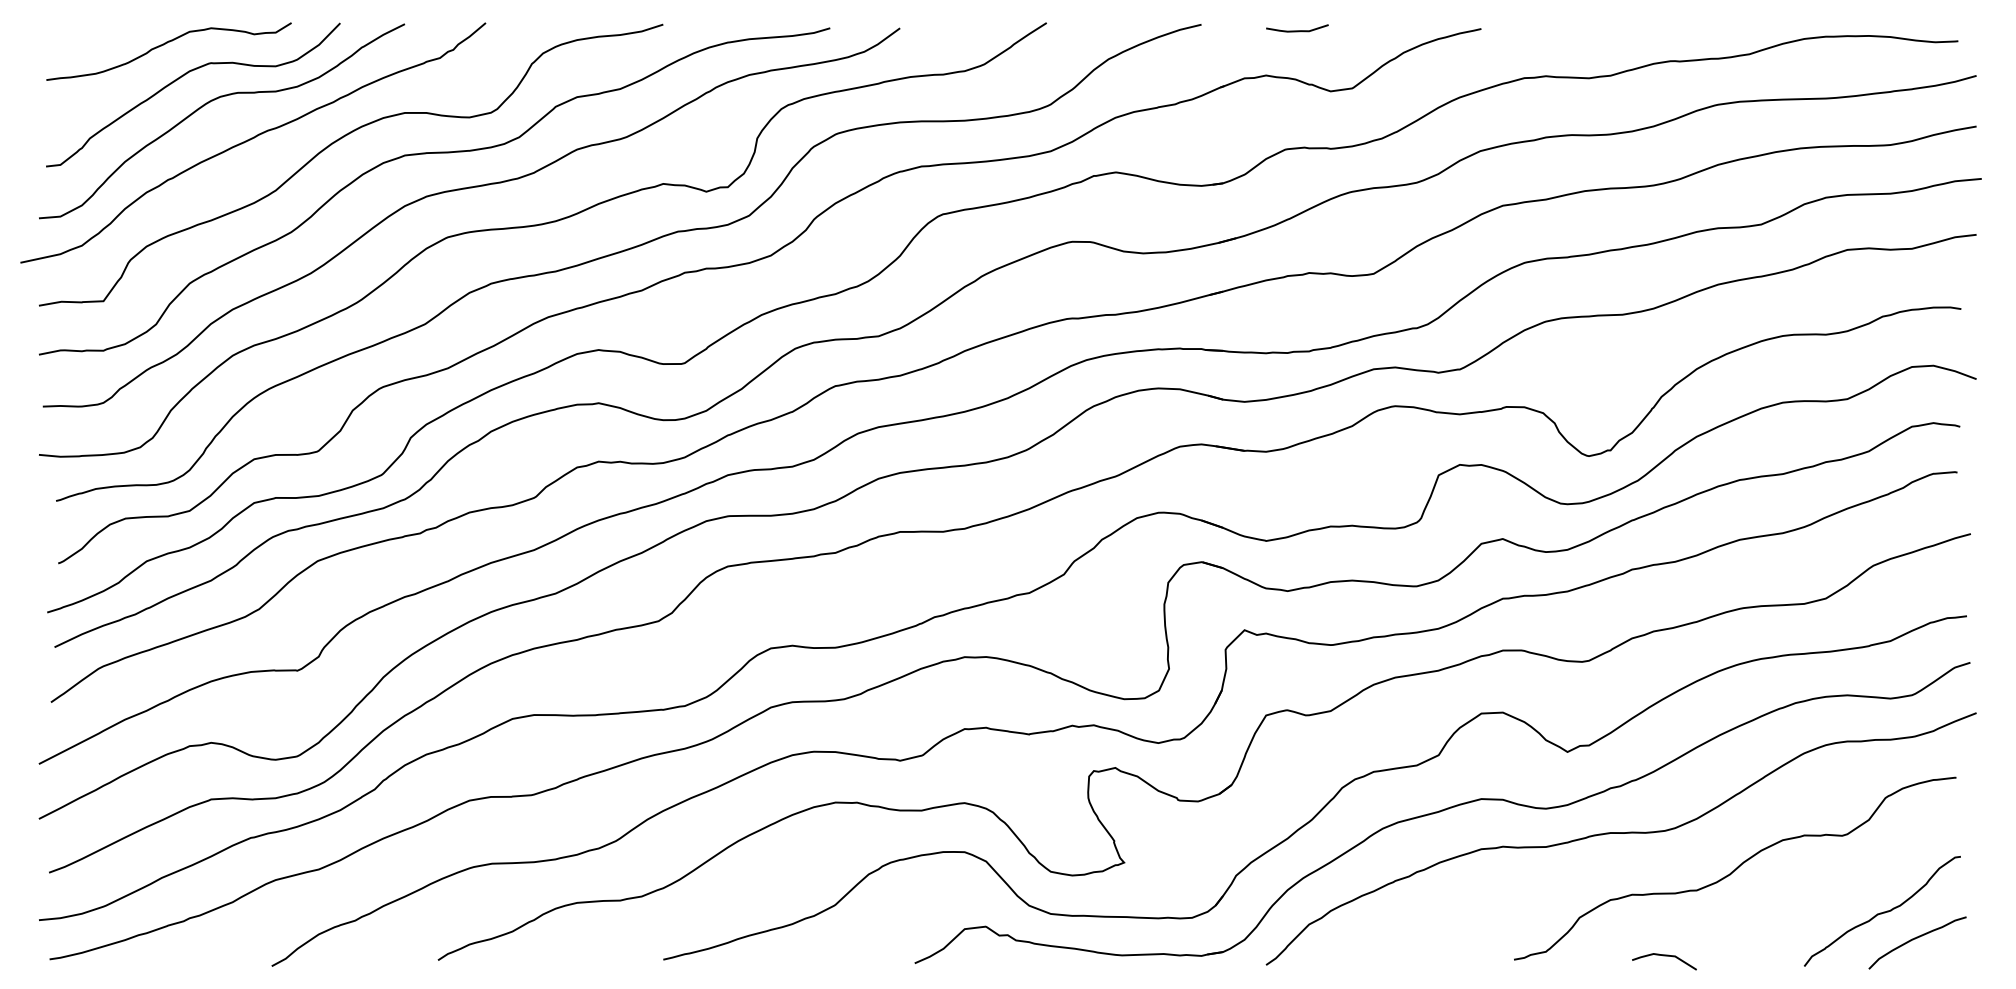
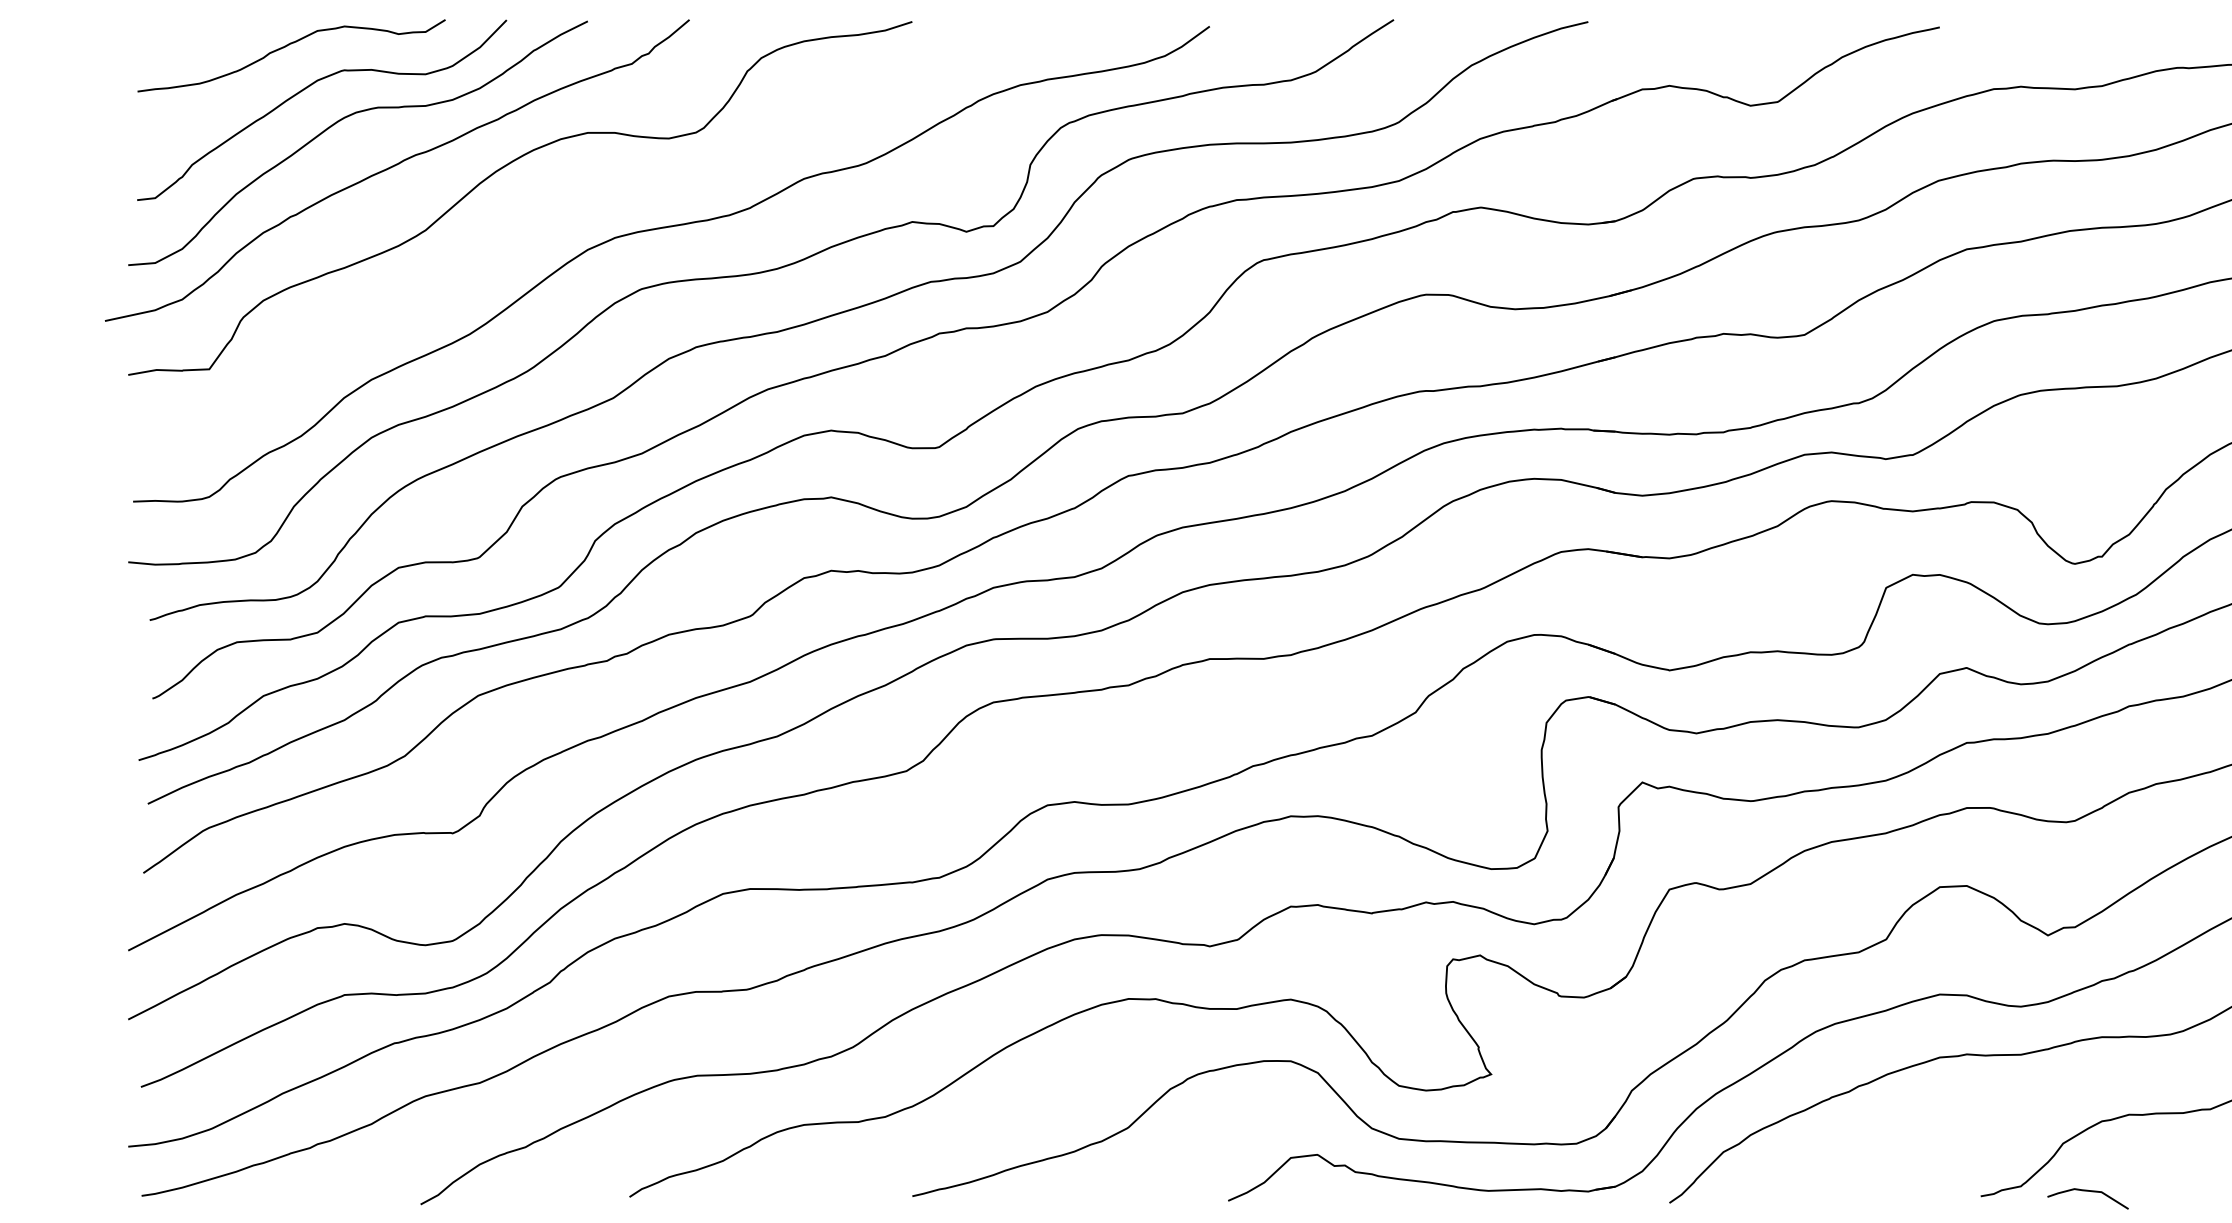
curve: (1297, 30) -> (1708, 29), removed
curve: (434, 153) -> (625, 183), removed
curve: (1664, 956) -> (2088, 1192), moved

